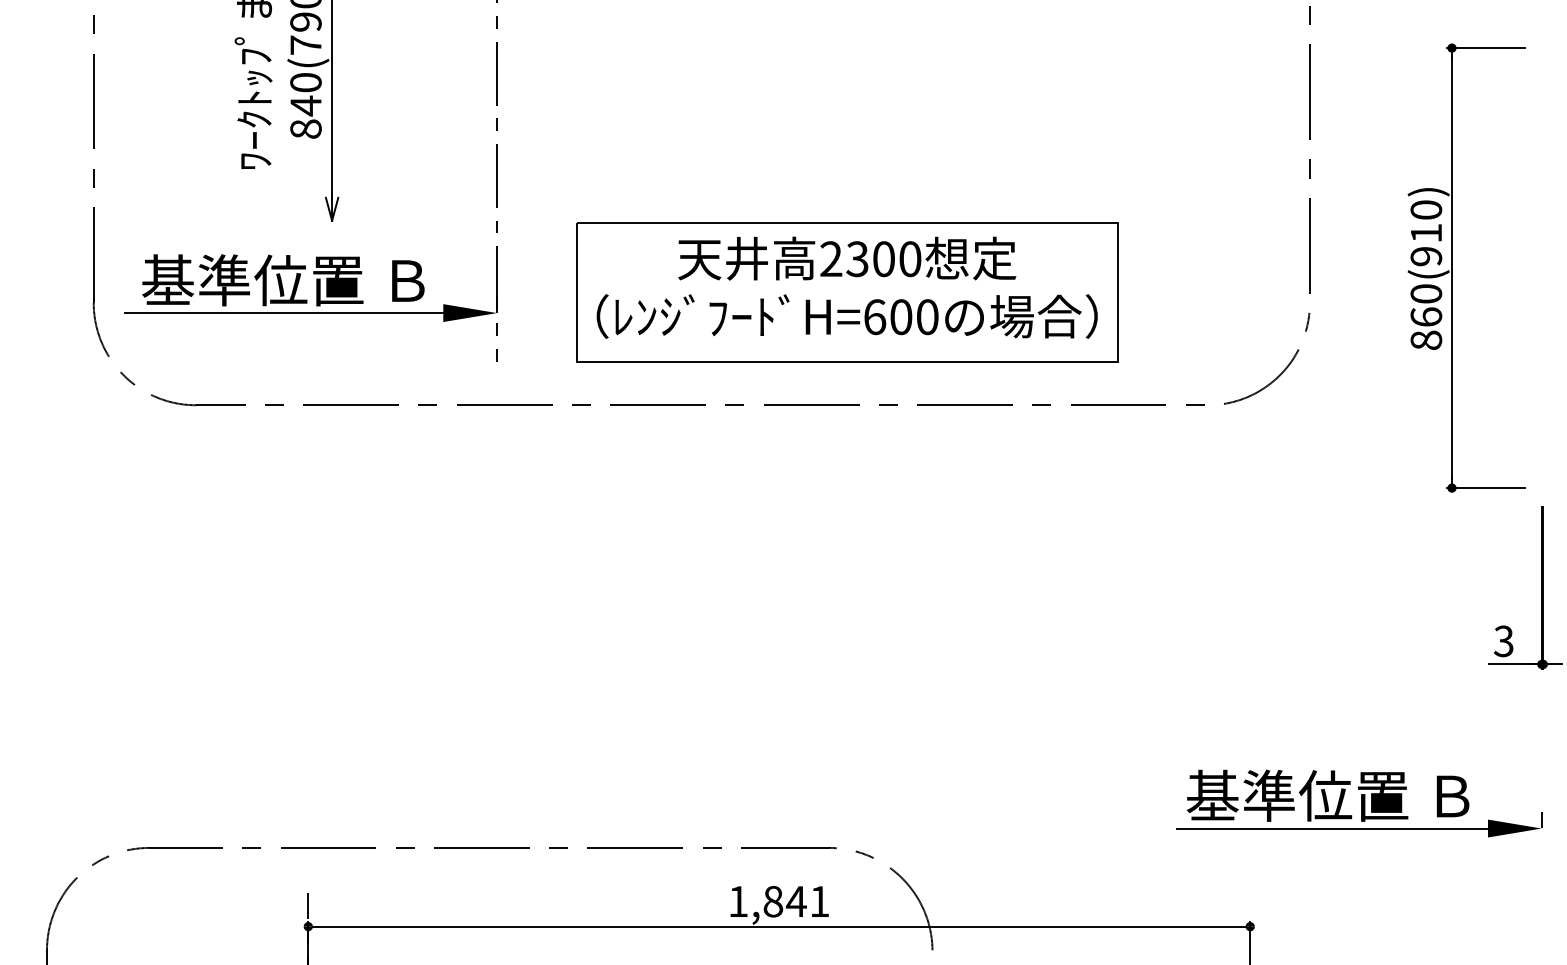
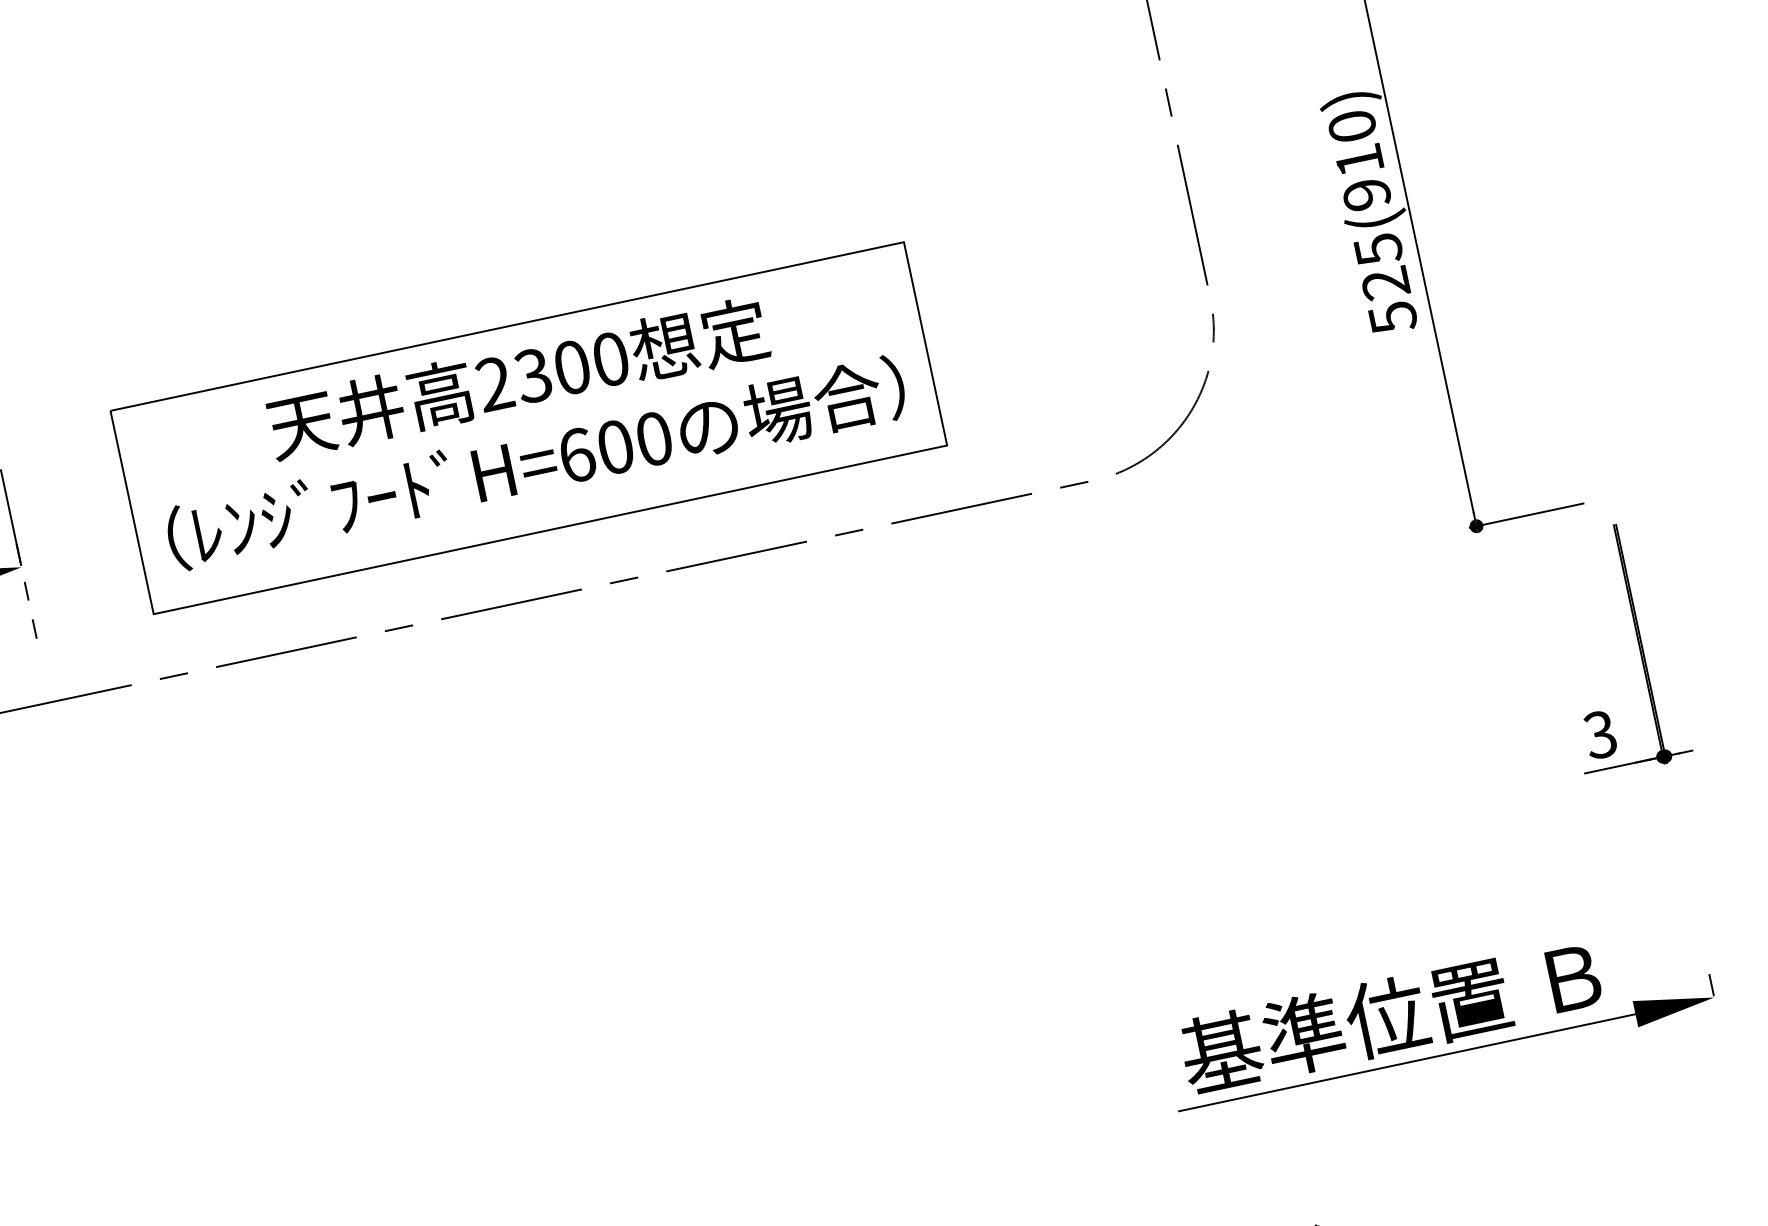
text: (1426, 317) -> (1385, 283), 860(910) -> 525(910)

